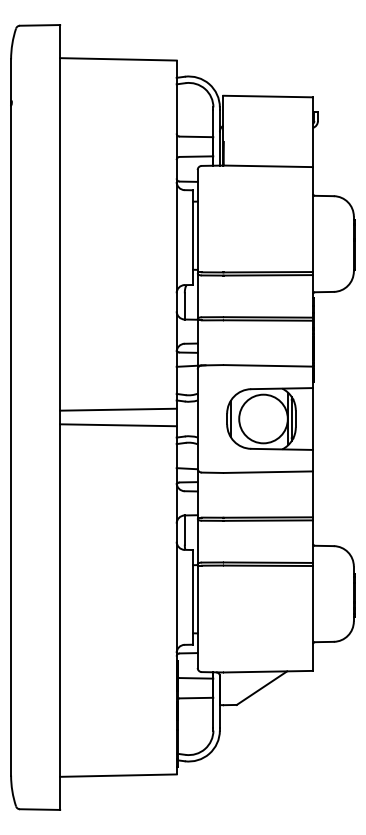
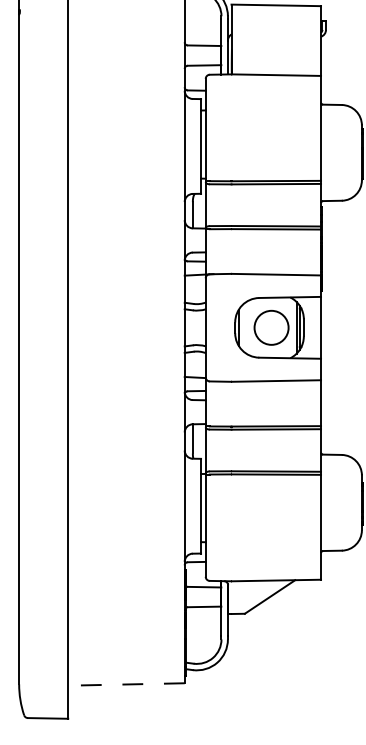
line: (118, 409) -> (126, 318), removed
circle: (263, 418) -> (271, 327), size x0.7
line: (118, 425) -> (126, 334), removed
line: (117, 775) -> (125, 684), solid -> dashed

